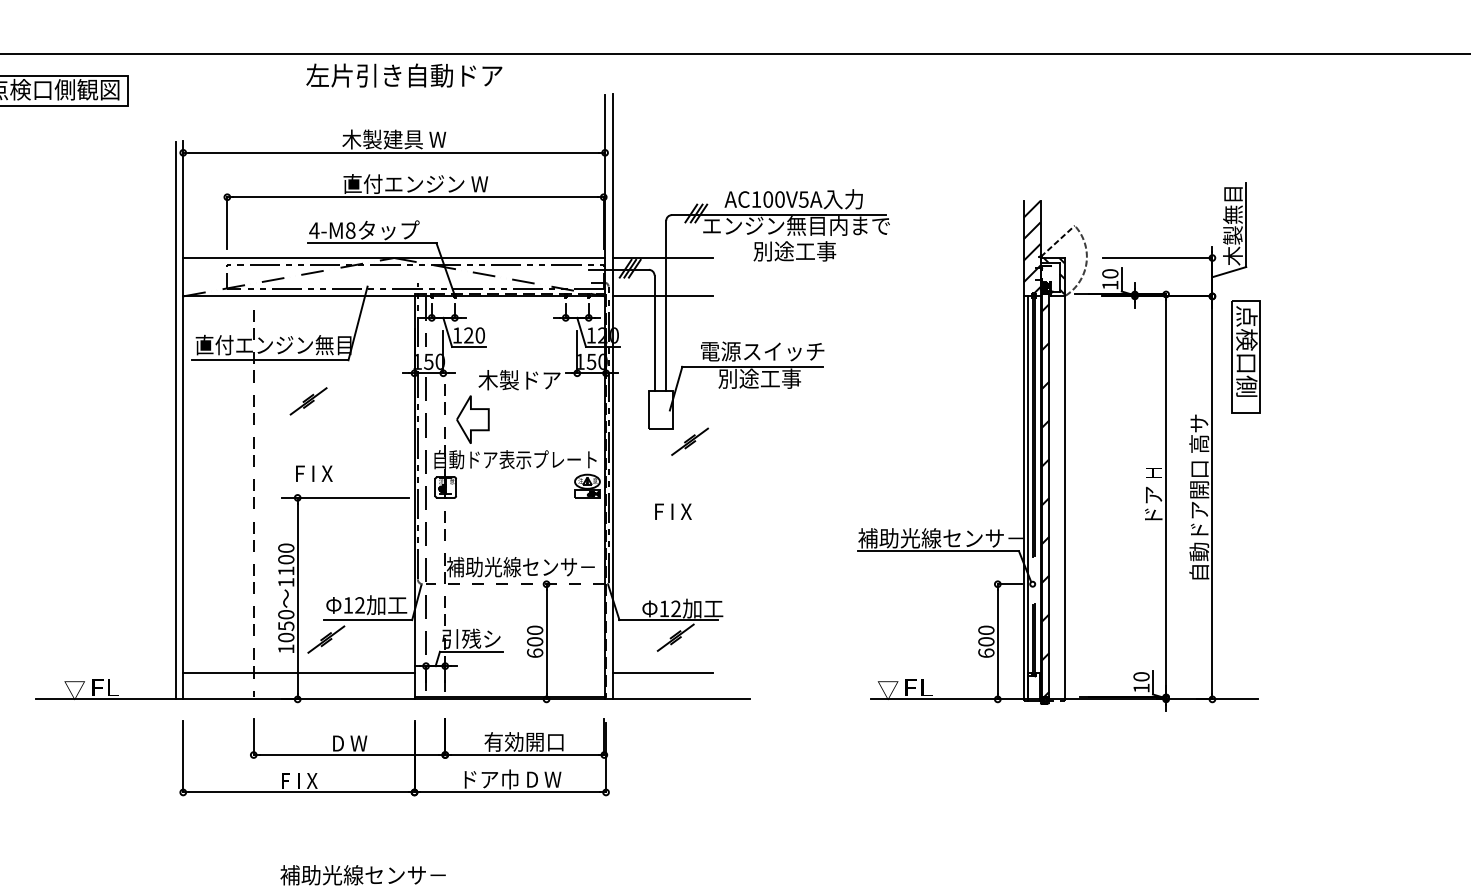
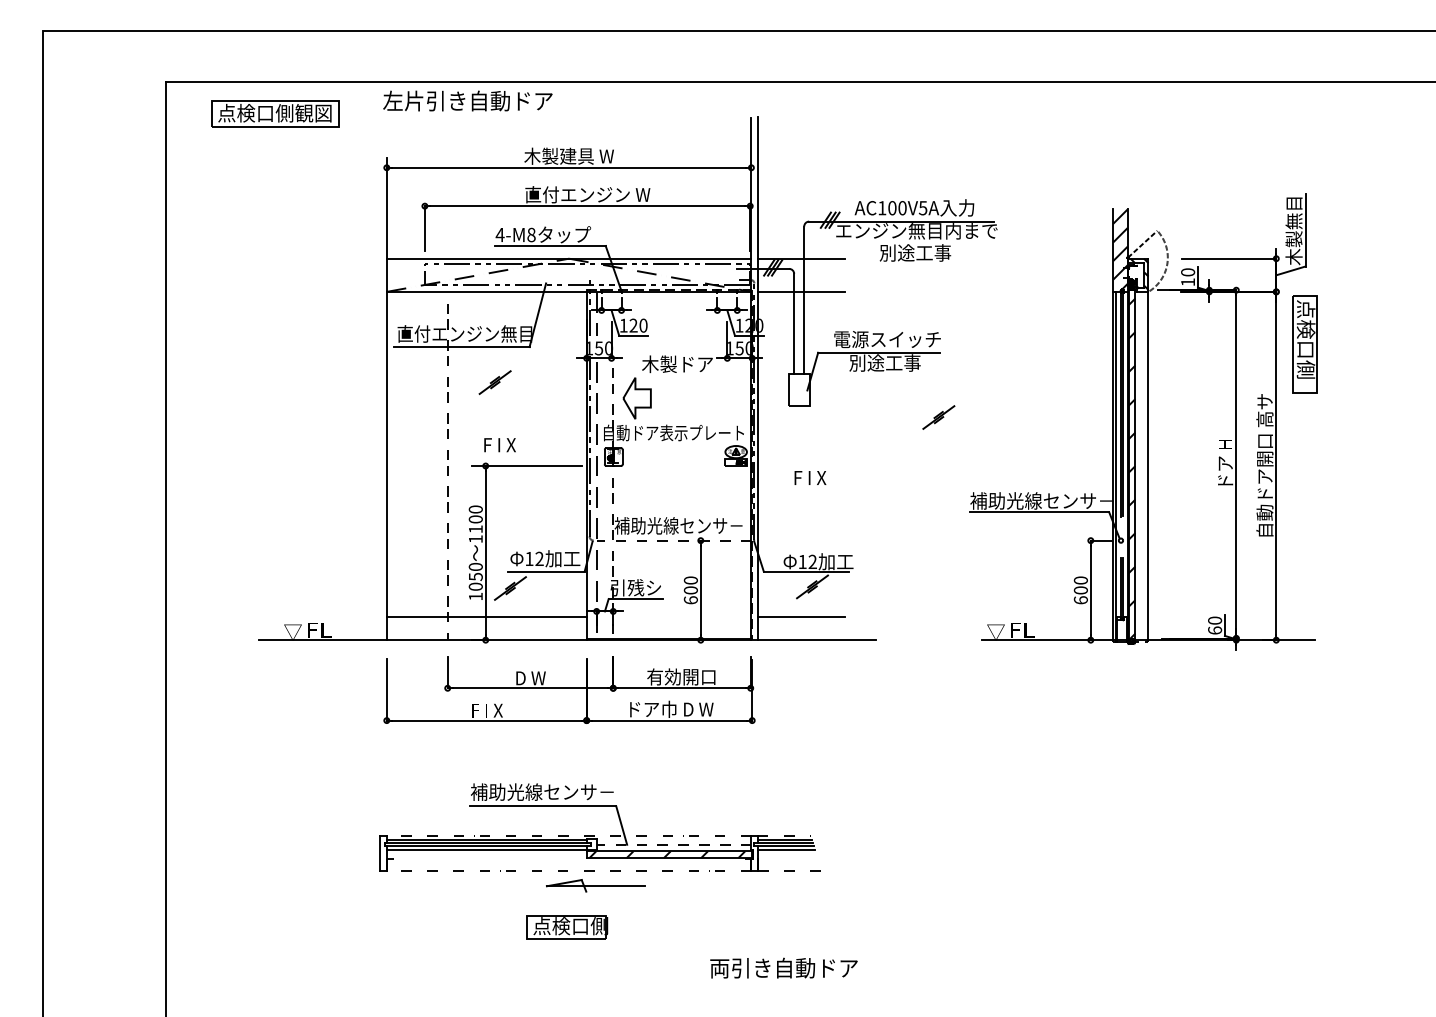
text: (403, 74) -> (467, 100), moved
line: (175, 420) -> (380, 399), removed
part: (689, 441) -> (938, 417), moved
text: (1142, 688) -> (1215, 630), 10 -> 60

